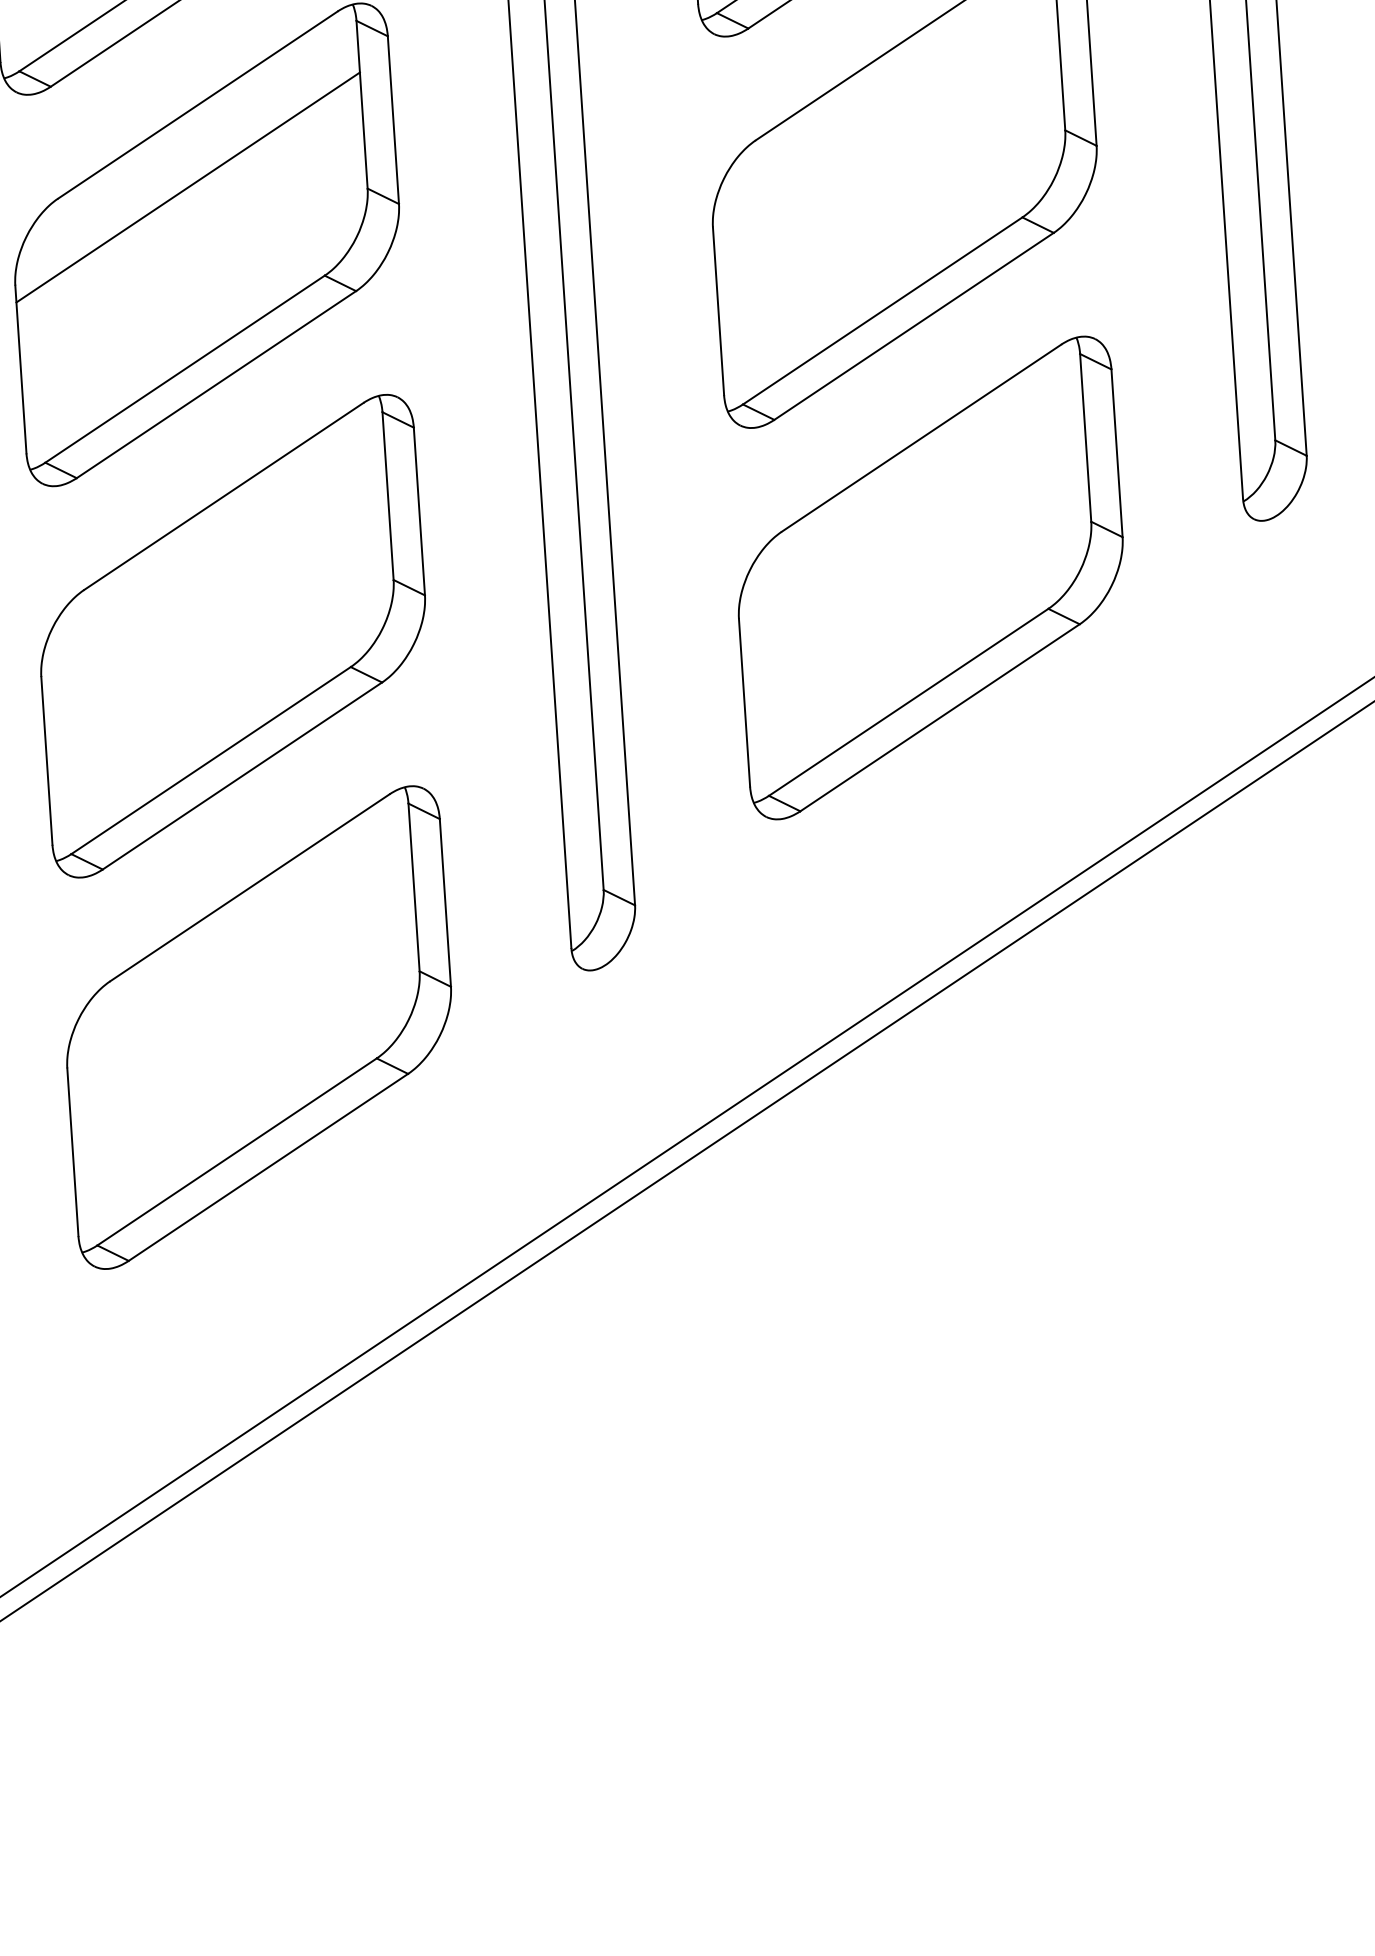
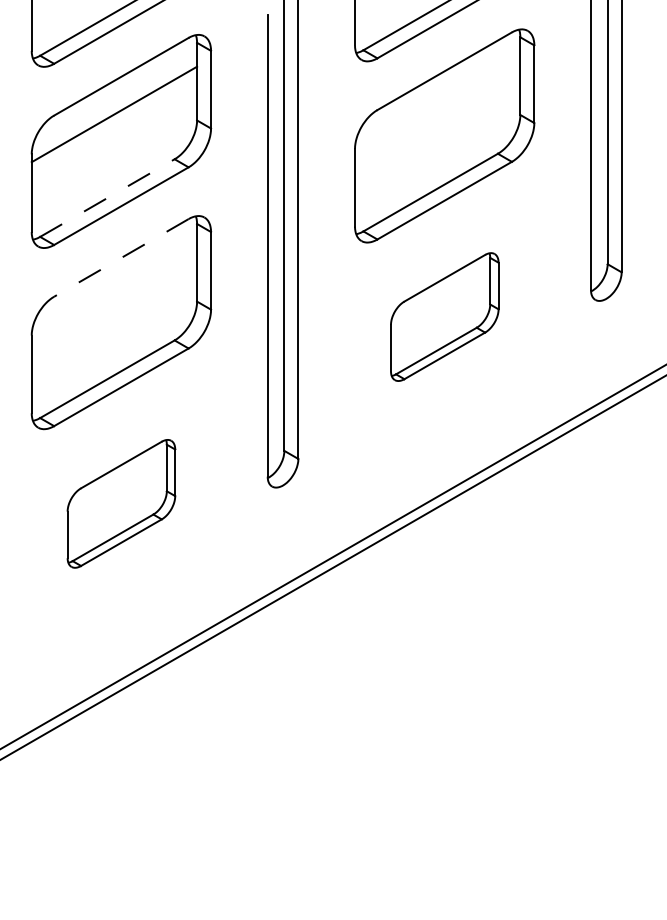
line: (185, 370) -> (107, 198), solid -> dashed
line: (224, 495) -> (121, 257), solid -> dashed
part: (930, 576) -> (444, 316), size x0.6
part: (259, 1026) -> (121, 503), size x0.6

